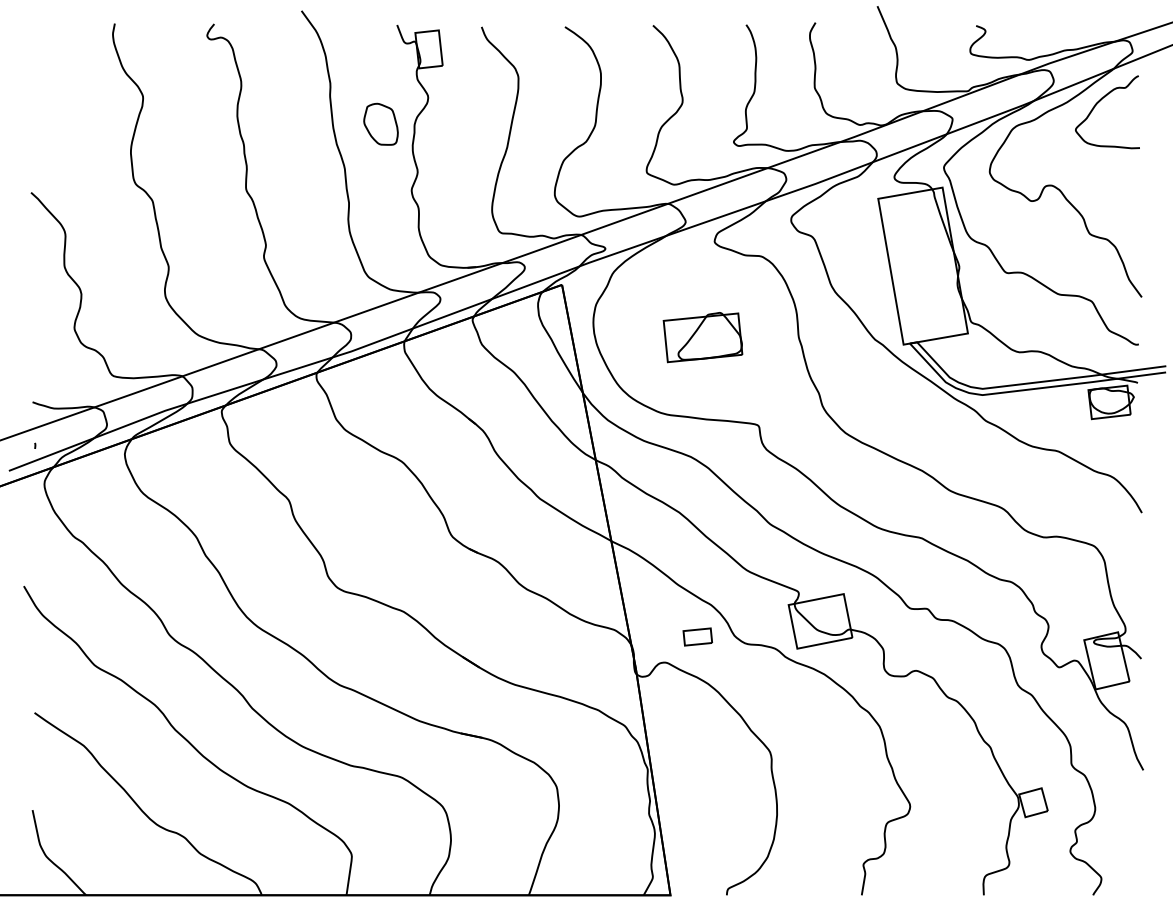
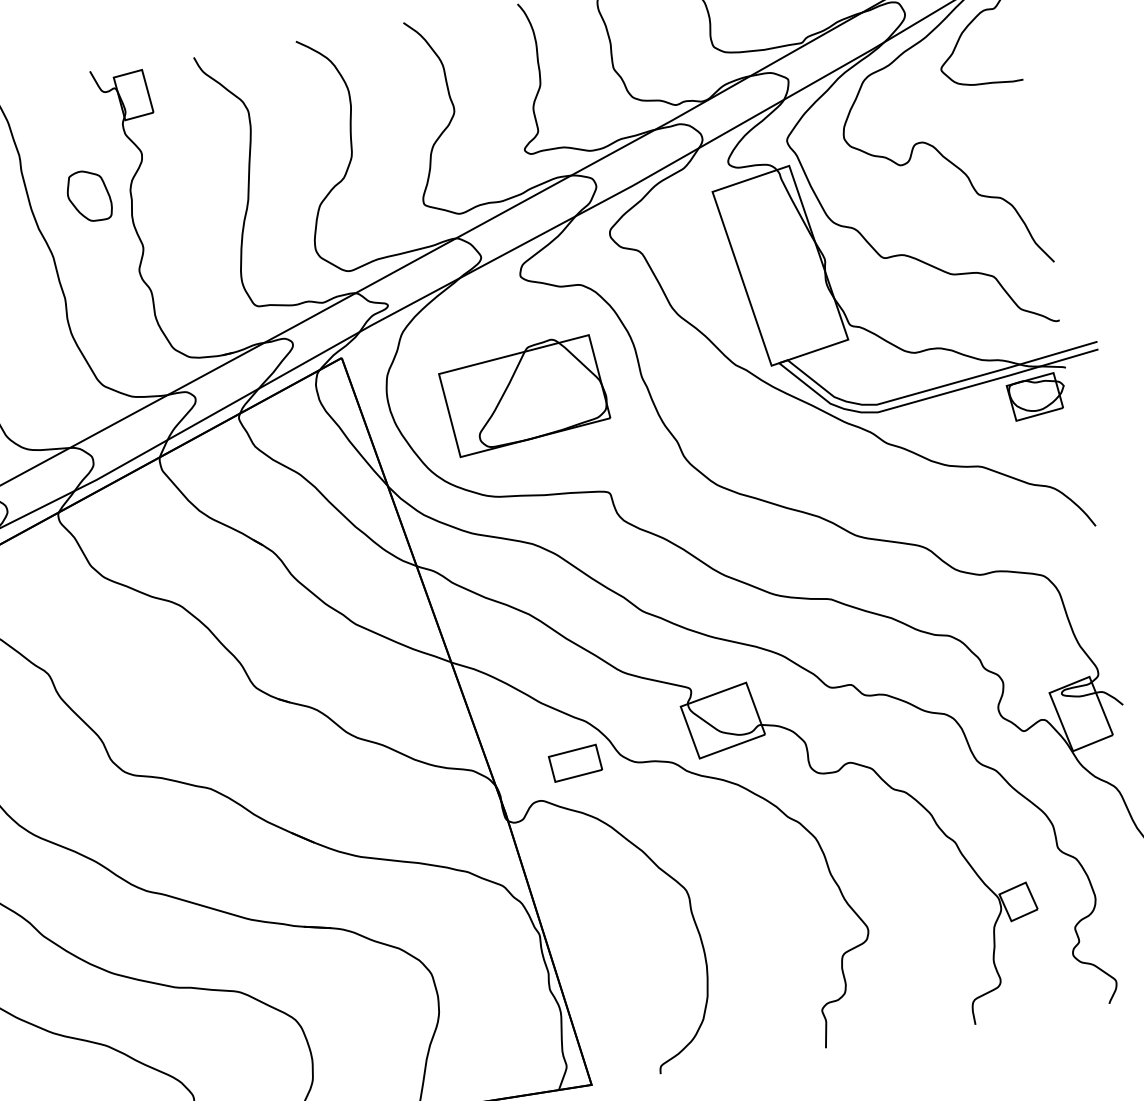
part: (702, 337) -> (523, 395), size x1.67
part: (697, 636) -> (575, 762), size x1.43

